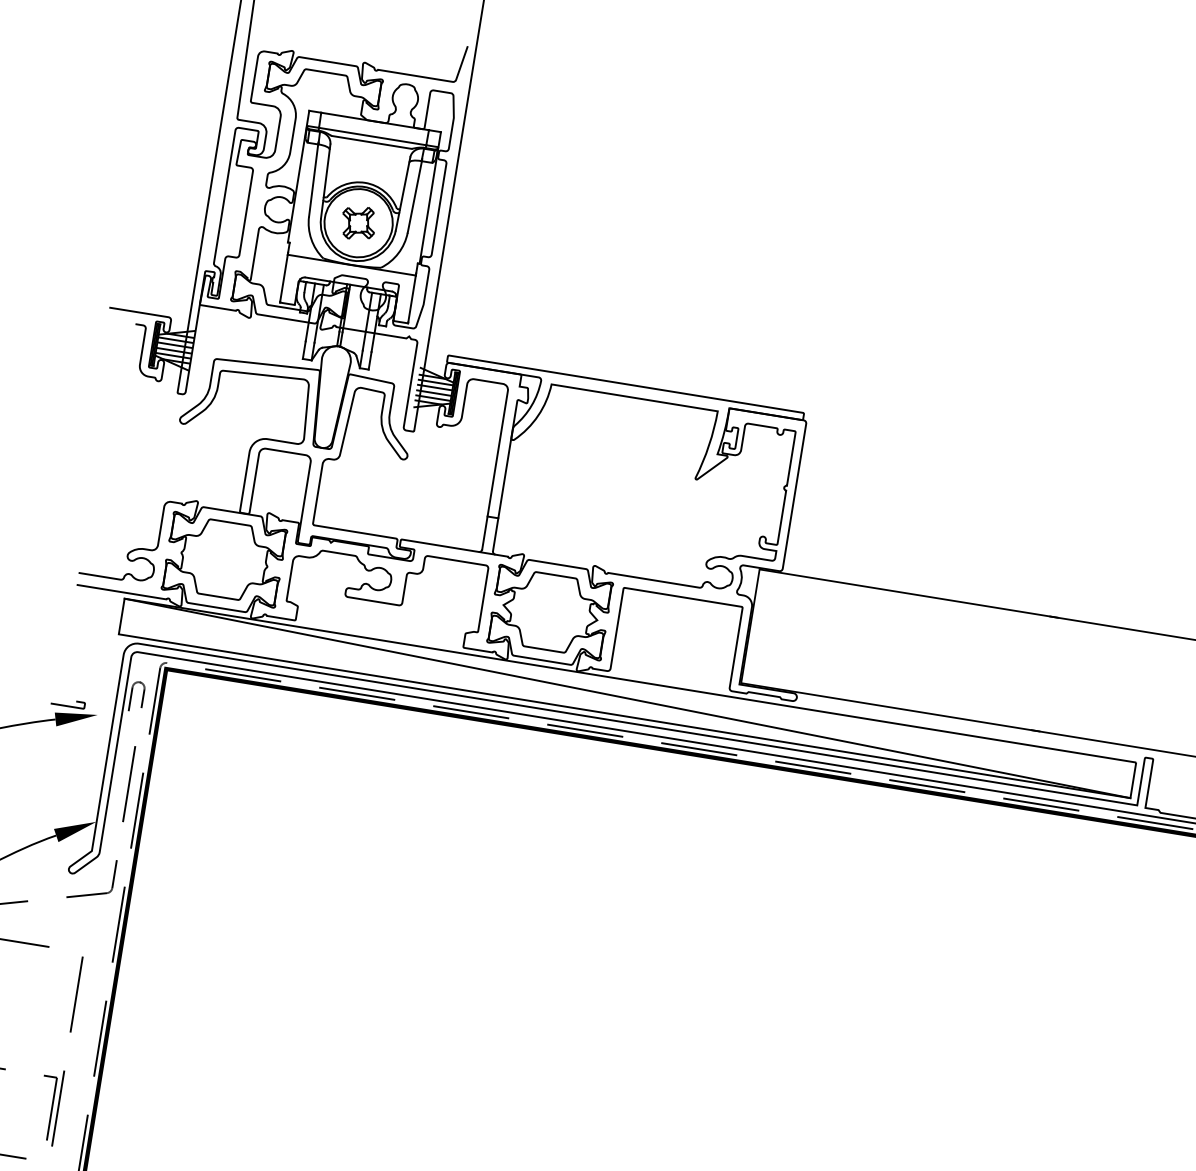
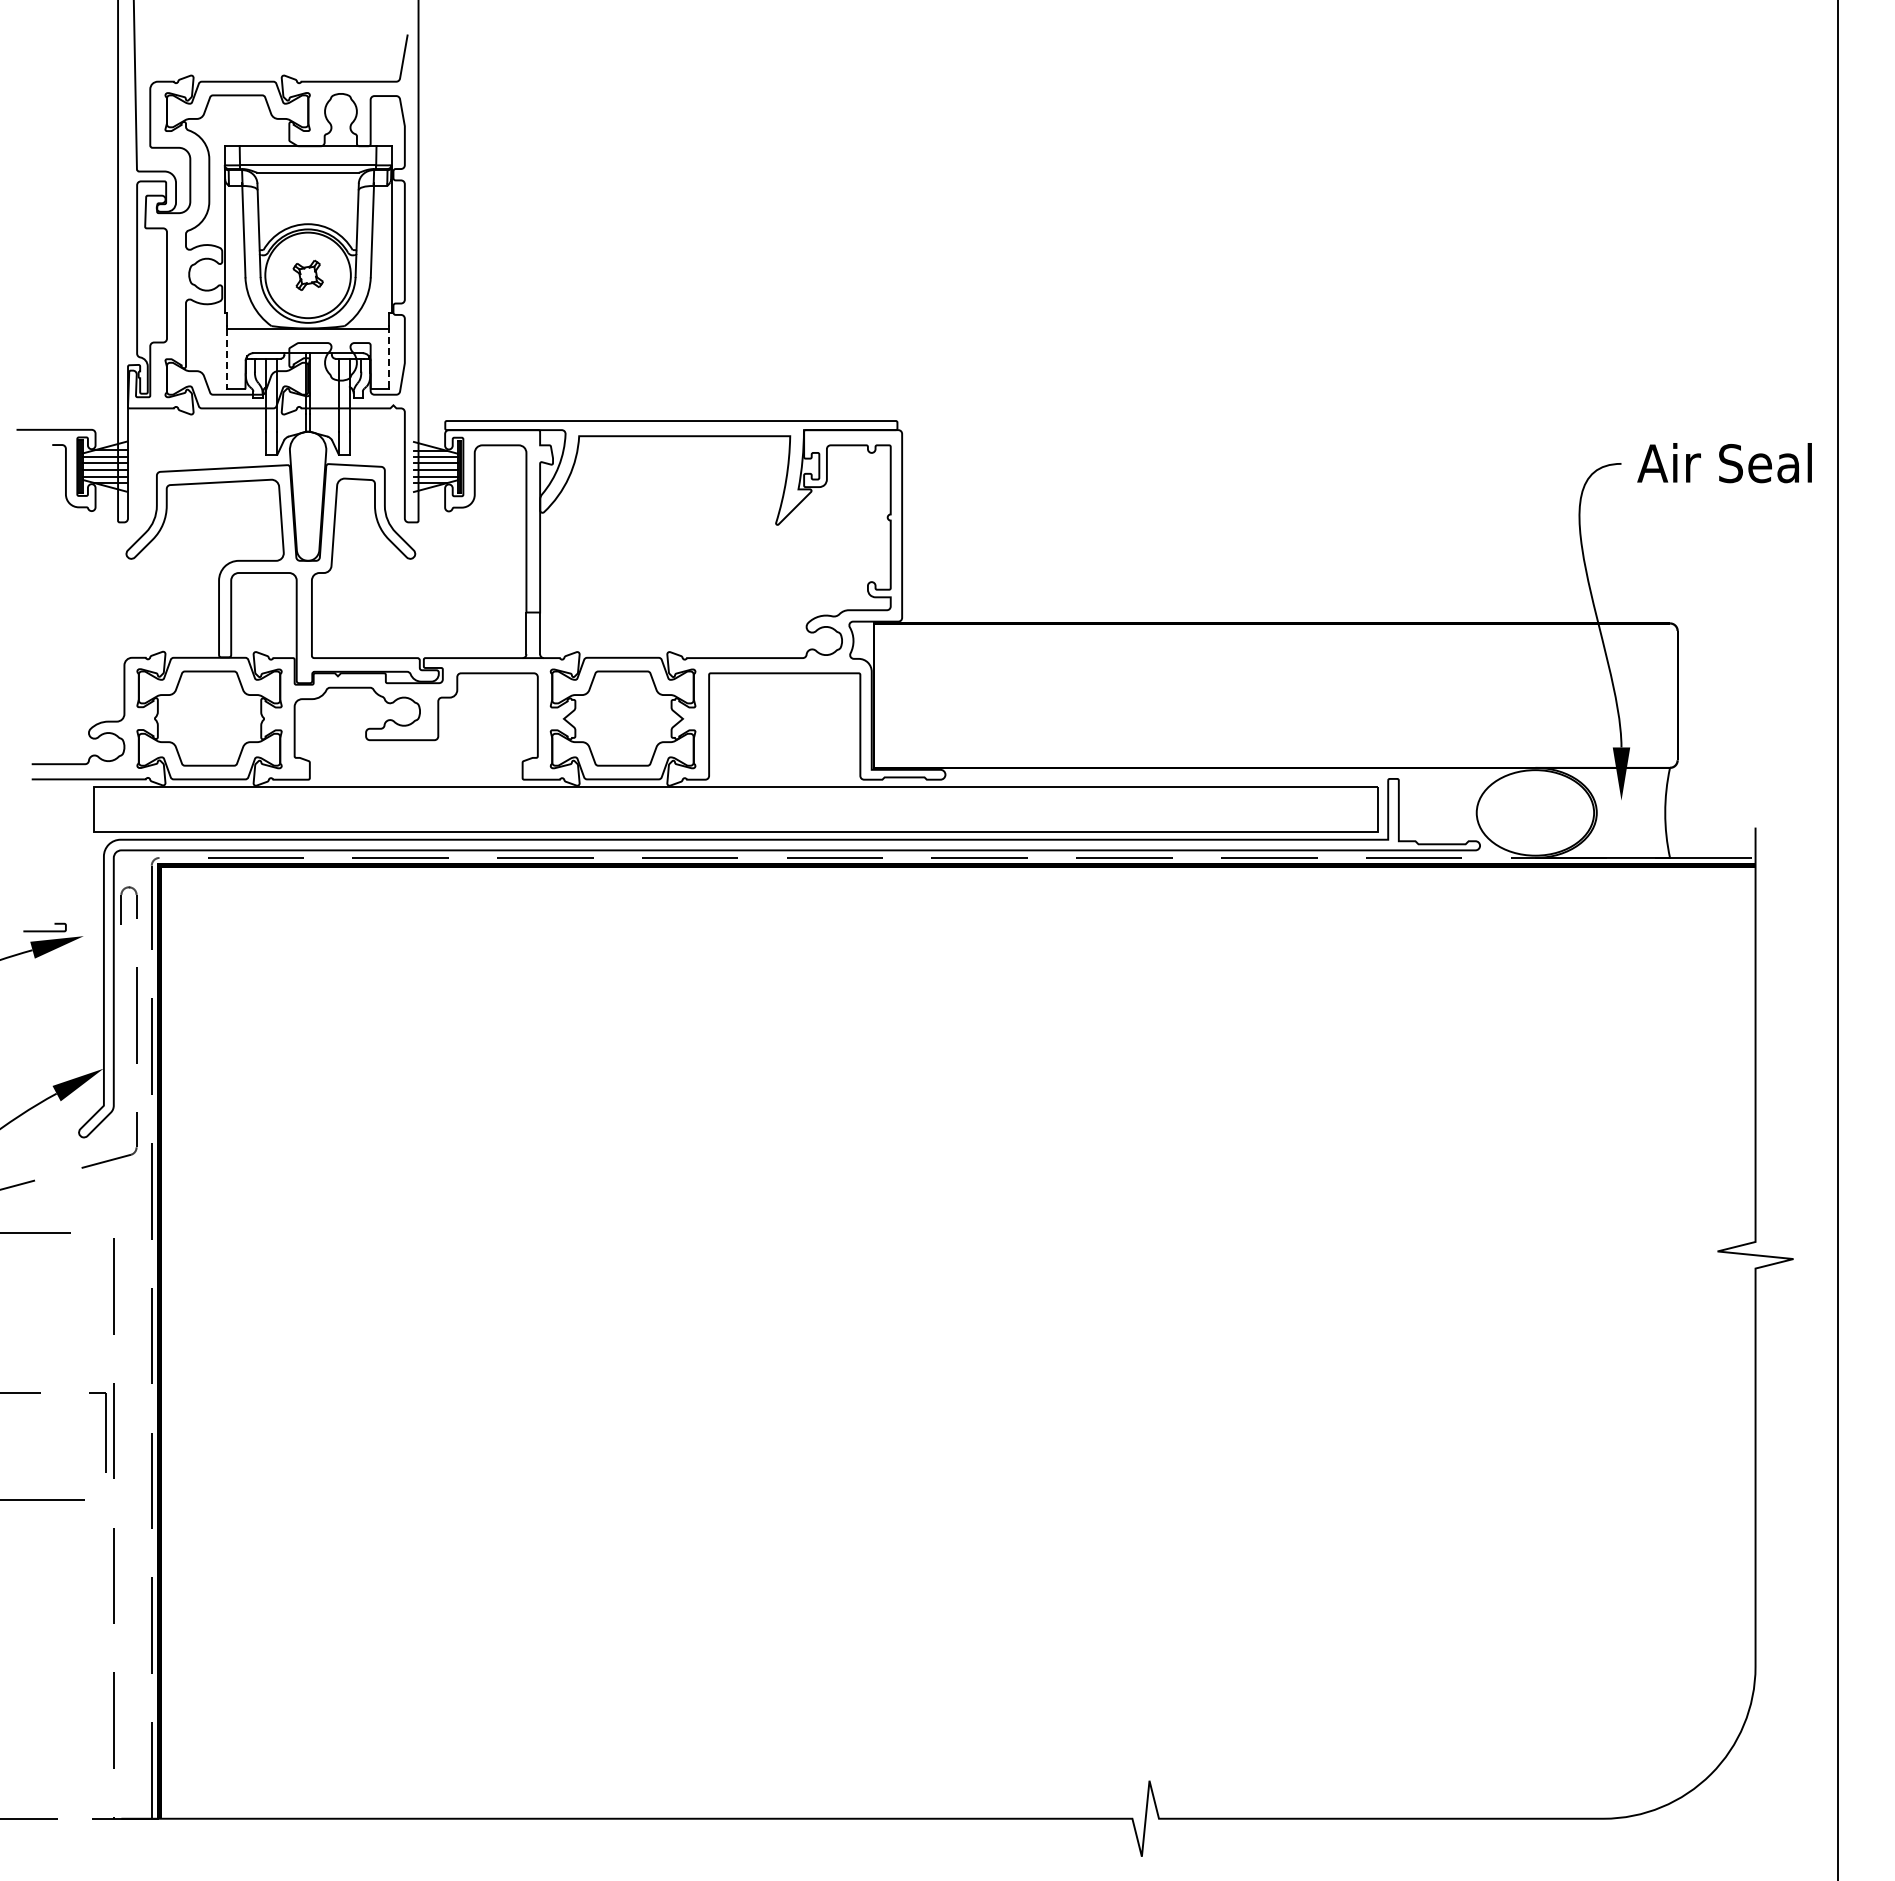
part: (358, 223) -> (308, 275), size x0.7
line: (283, 278) -> (226, 358), solid -> dashed
line: (412, 299) -> (389, 358), solid -> dashed
line: (627, 698) -> (735, 809), removed

